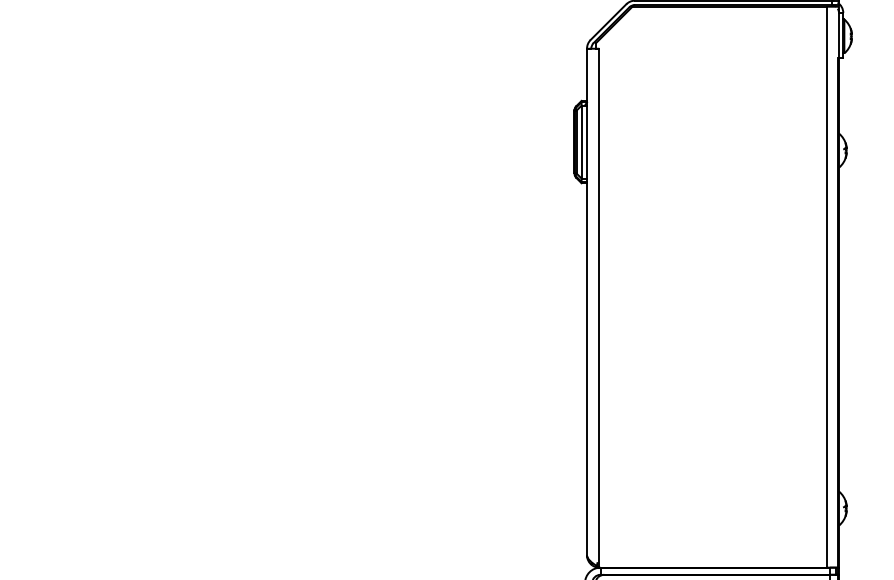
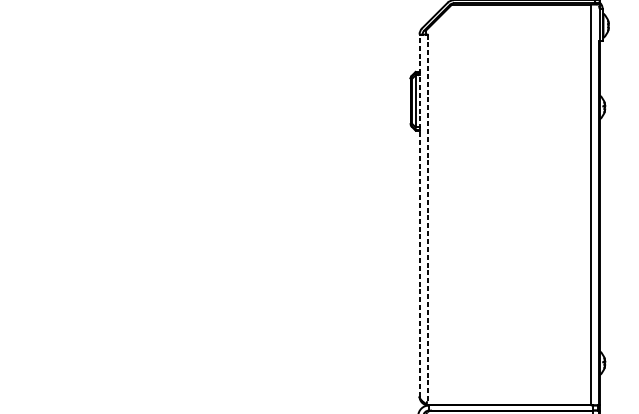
line: (587, 301) -> (419, 215), solid -> dashed
line: (599, 308) -> (428, 220), solid -> dashed

